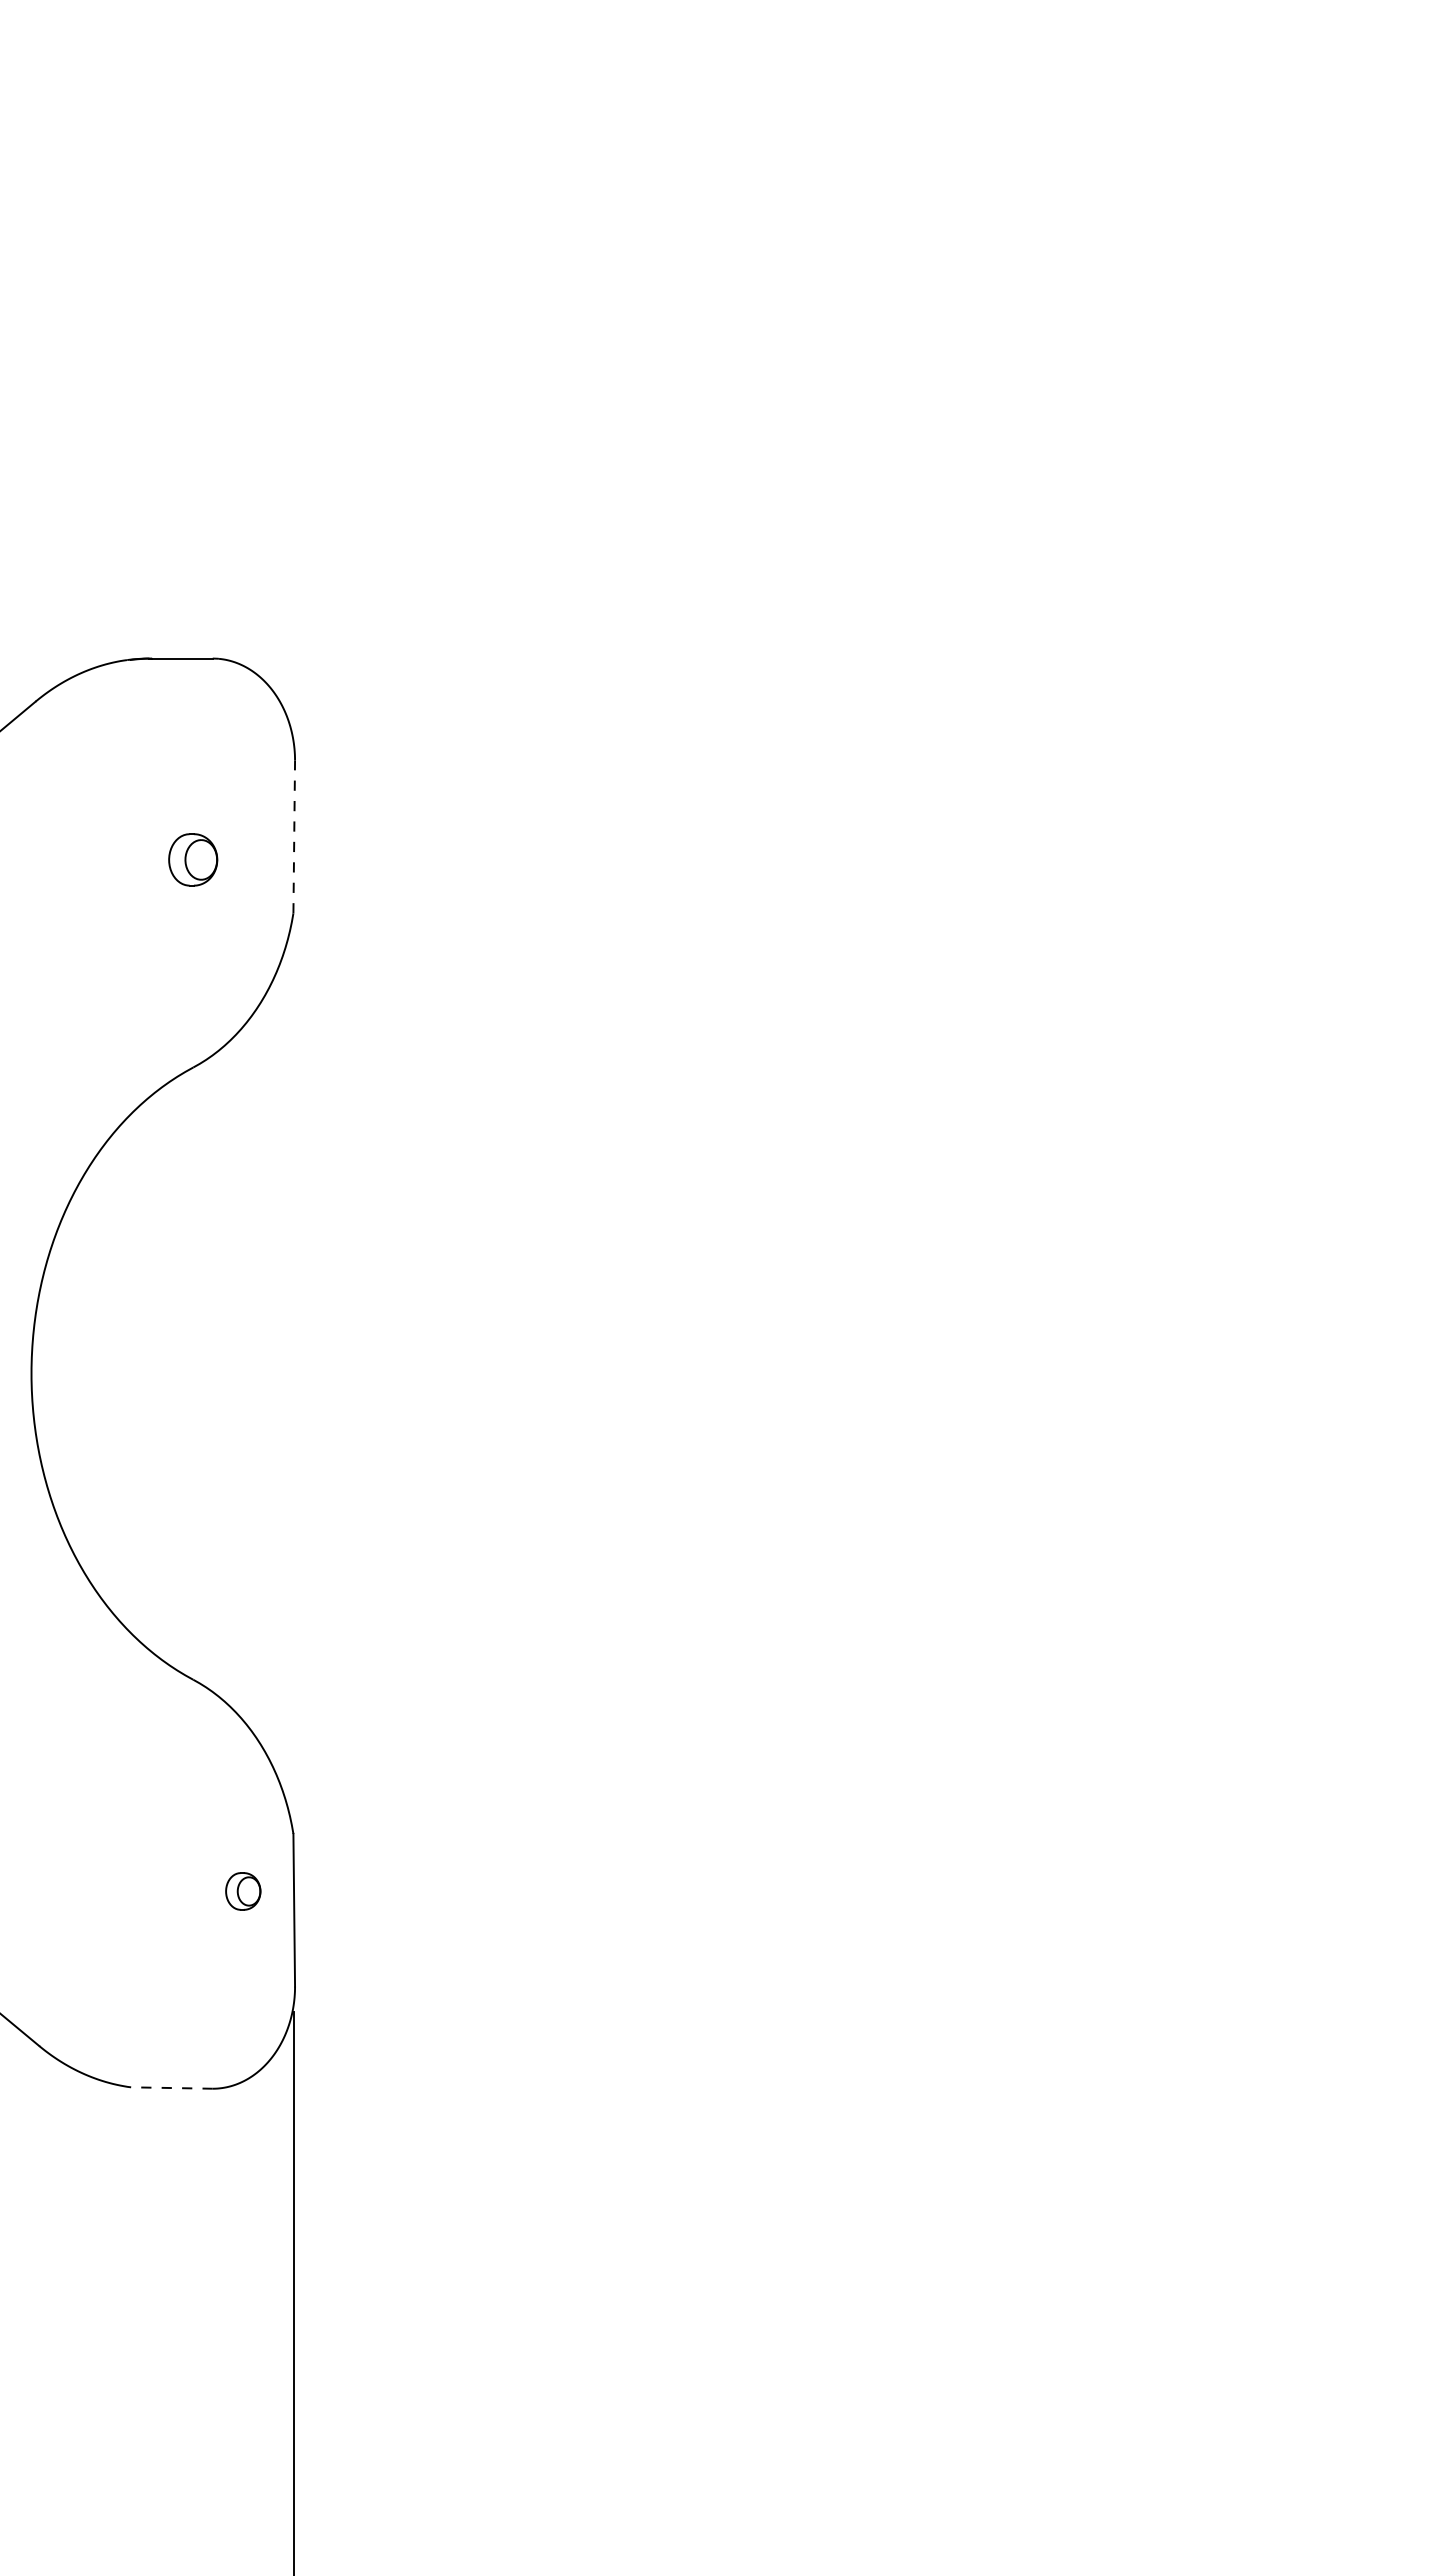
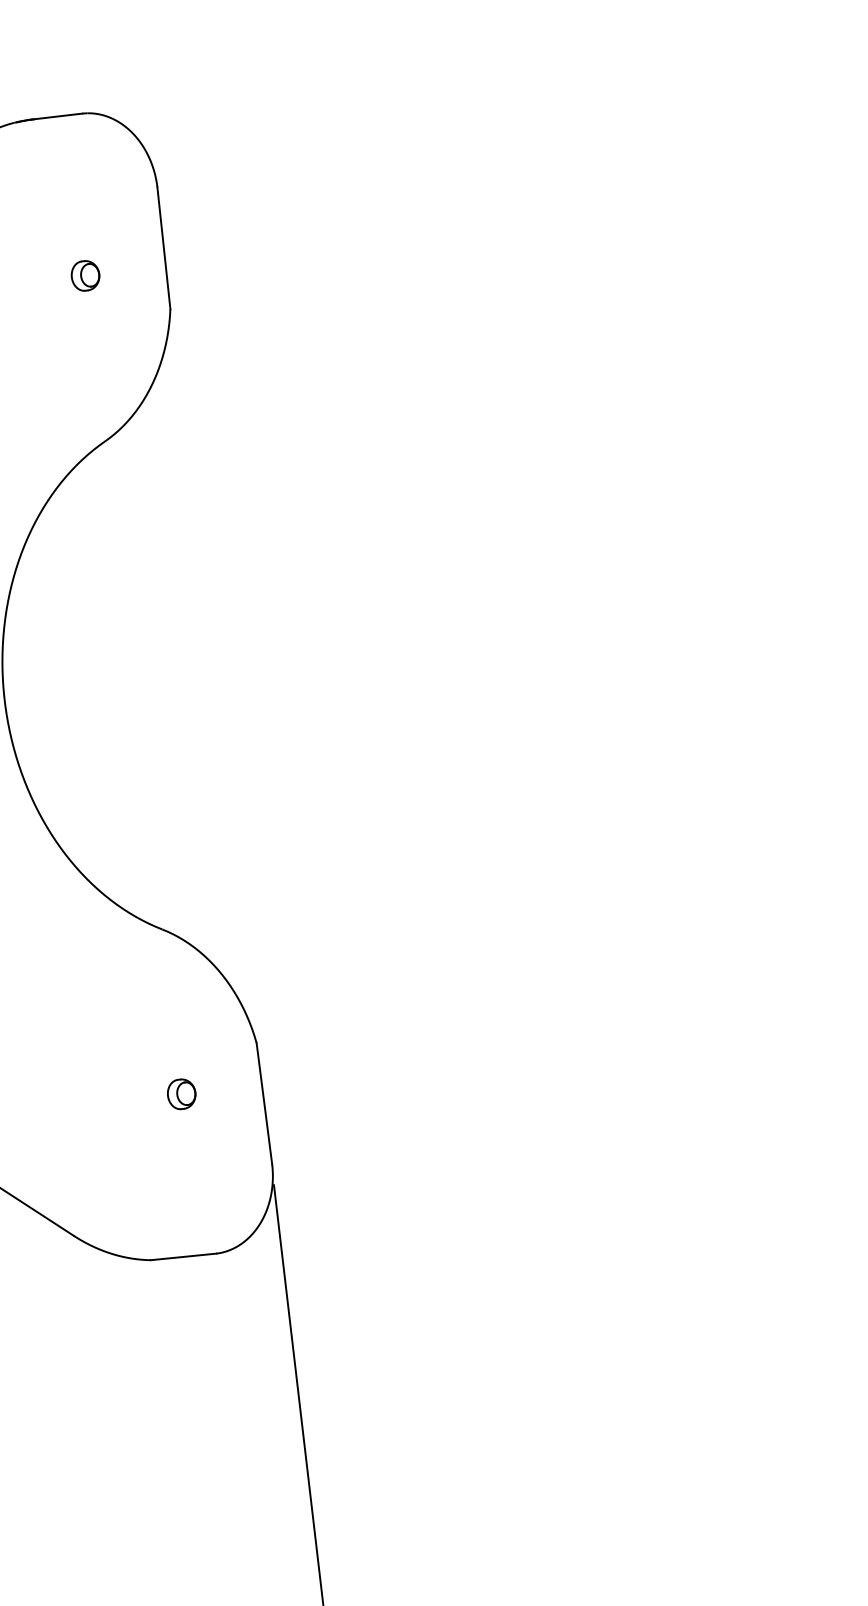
line: (294, 836) -> (164, 247), dashed -> solid
part: (193, 859) -> (85, 275), size x0.71
part: (243, 1891) -> (181, 1094), moved
line: (171, 2088) -> (183, 1257), dashed -> solid

